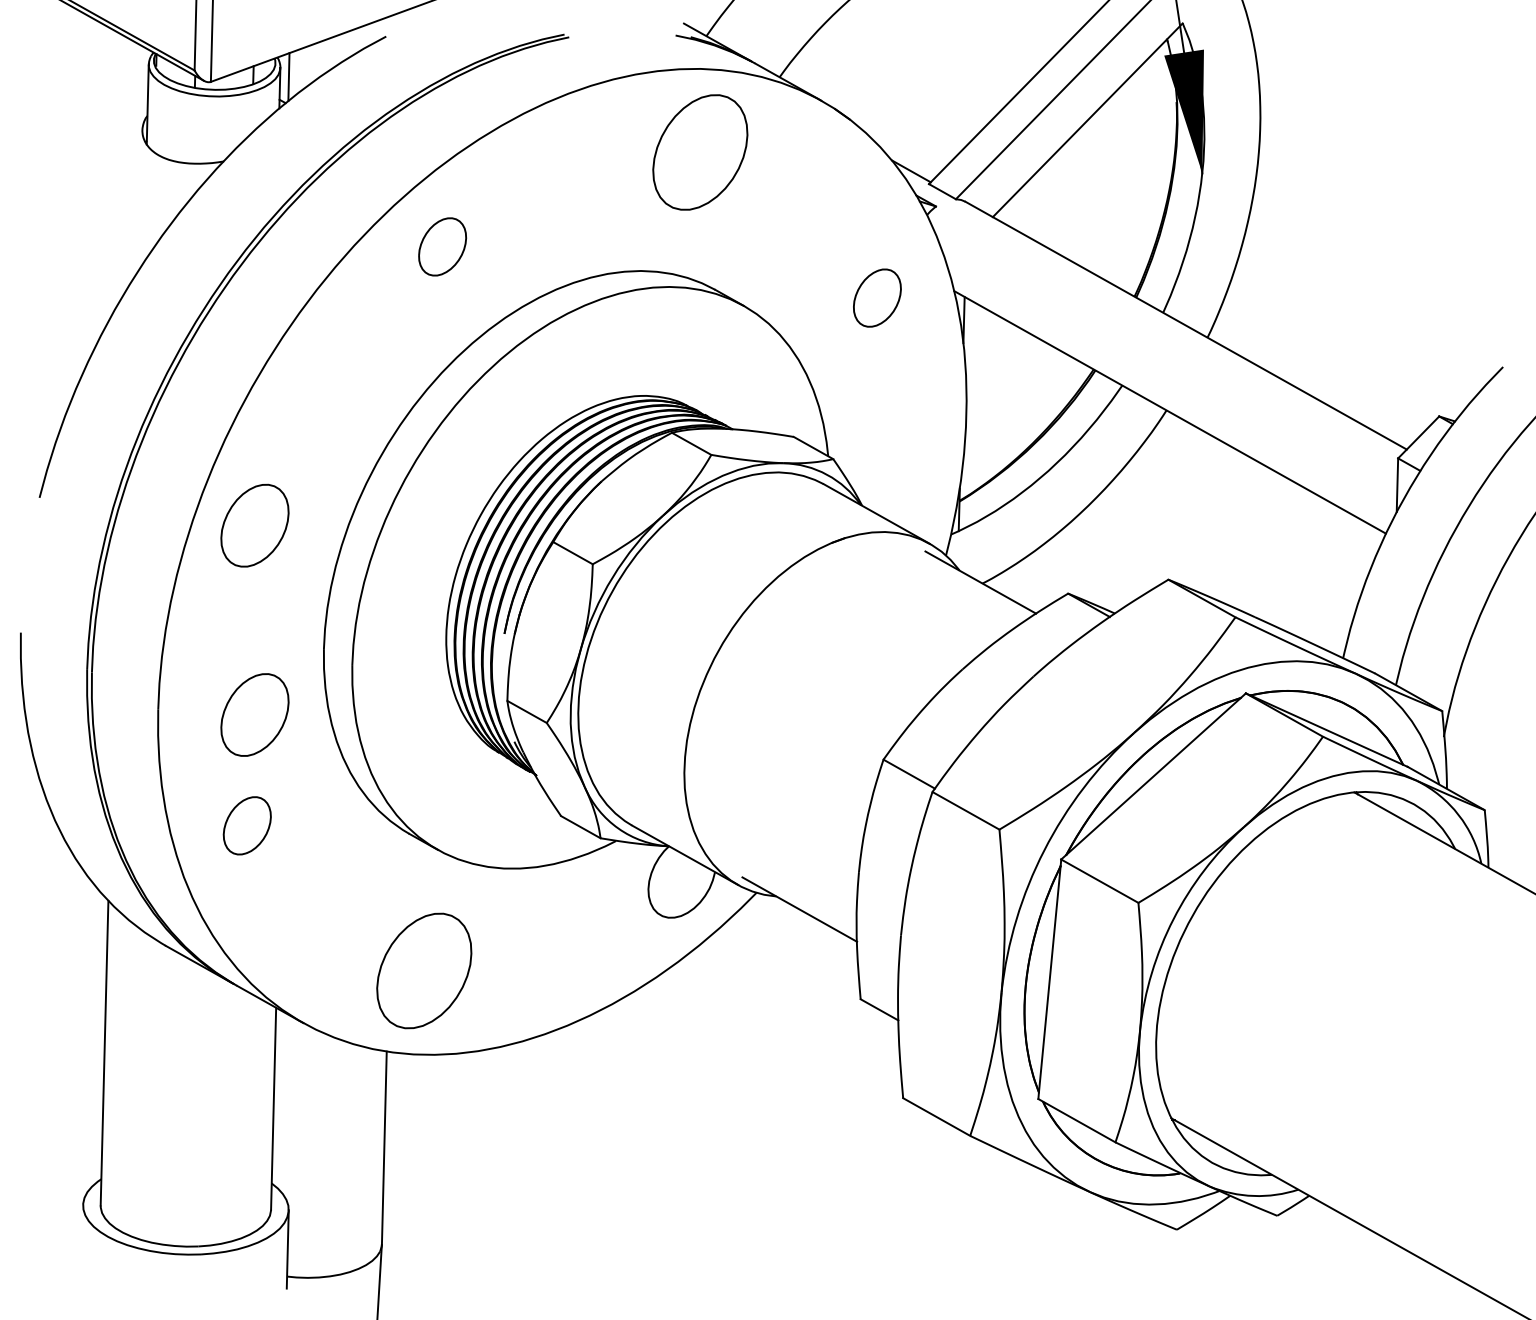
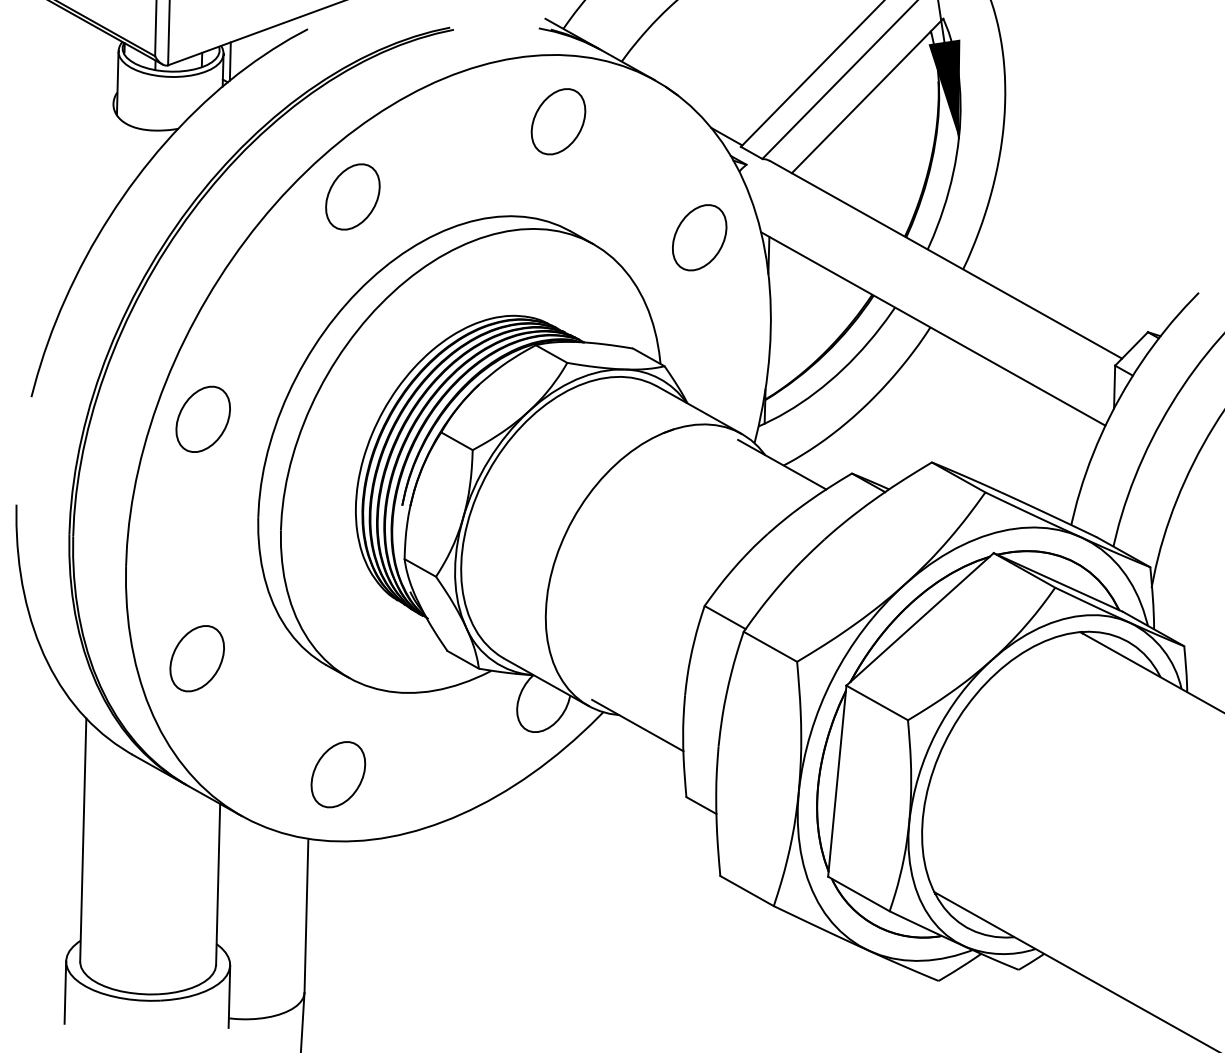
part: (700, 152) -> (558, 121), size x0.71
part: (442, 246) -> (352, 196), size x1.43
part: (877, 297) -> (699, 237), size x1.43
part: (254, 713) -> (202, 569), removed
part: (246, 825) -> (196, 658), size x1.43
part: (424, 970) -> (338, 774), size x0.71
line: (82, 1244) -> (65, 992), added

